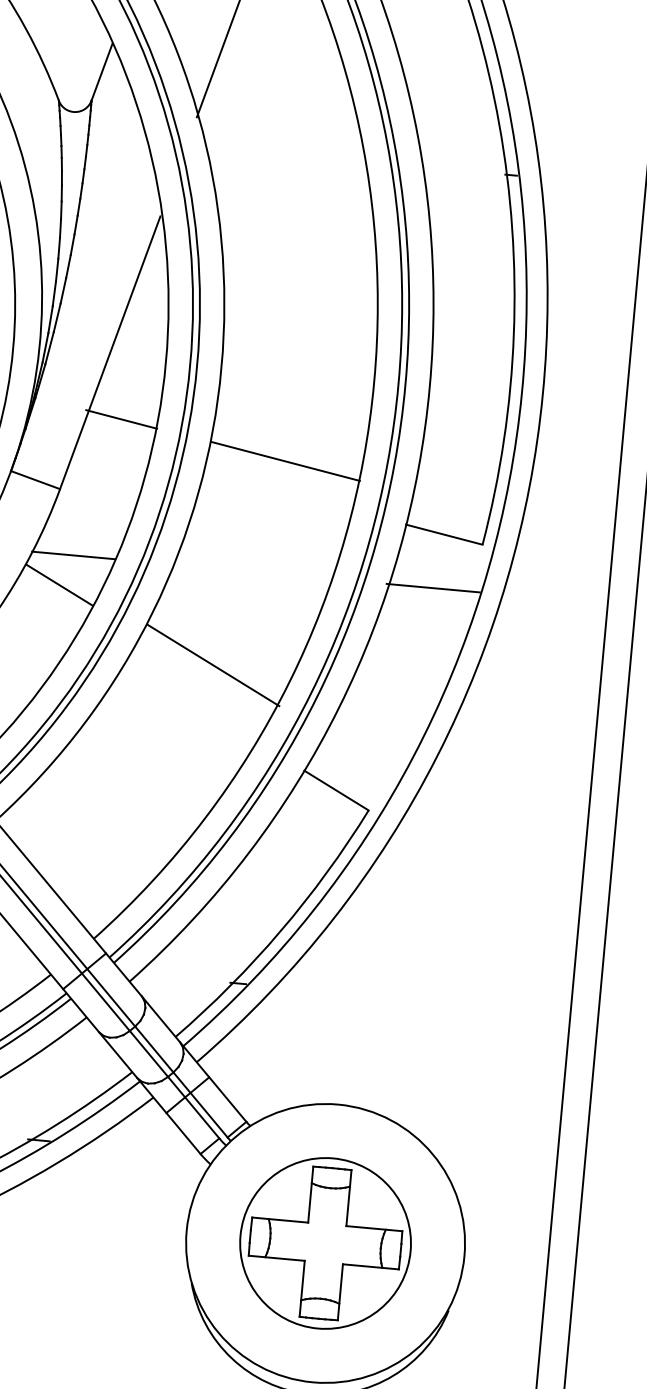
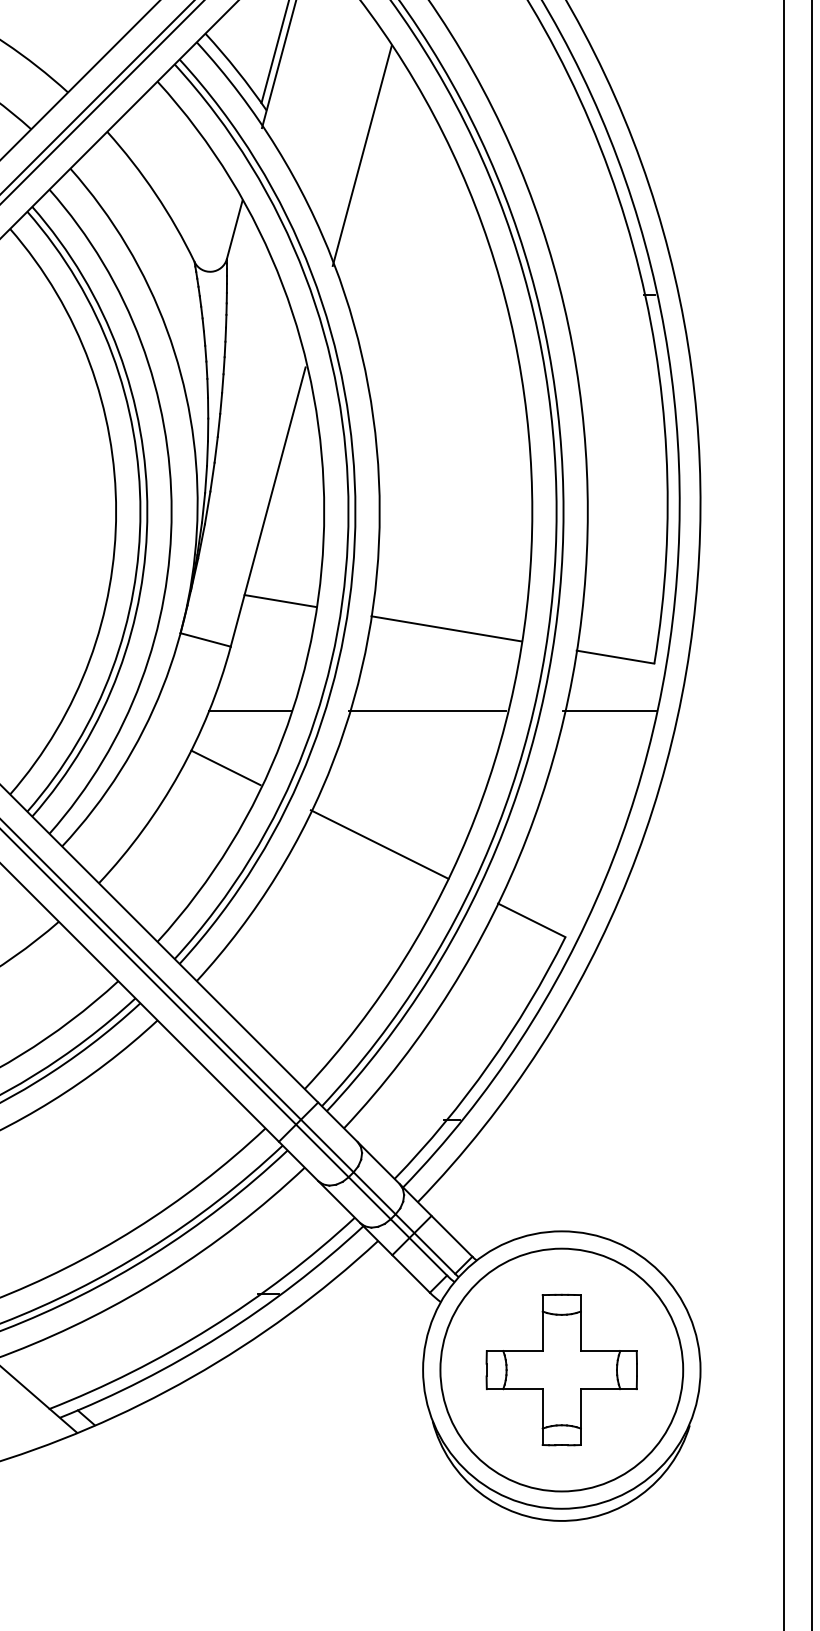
line: (121, 419) -> (280, 601), moved
line: (285, 461) -> (446, 628), moved
line: (251, 571) -> (427, 711), added
line: (59, 584) -> (225, 767), moved
line: (213, 665) -> (379, 844), moved
circle: (325, 1242) -> (561, 1369), size x1.43

